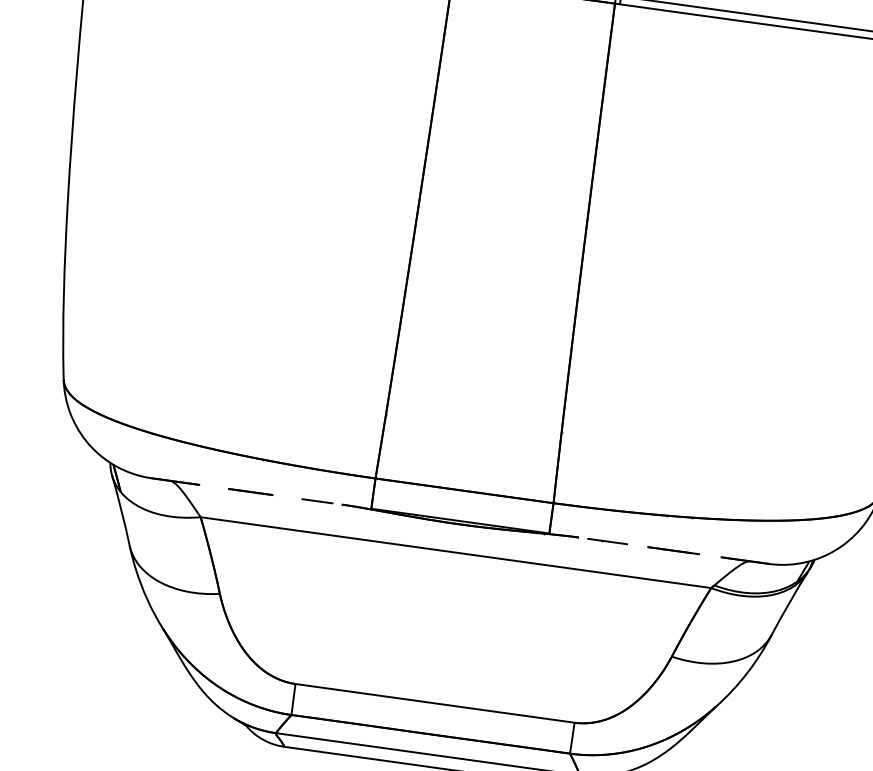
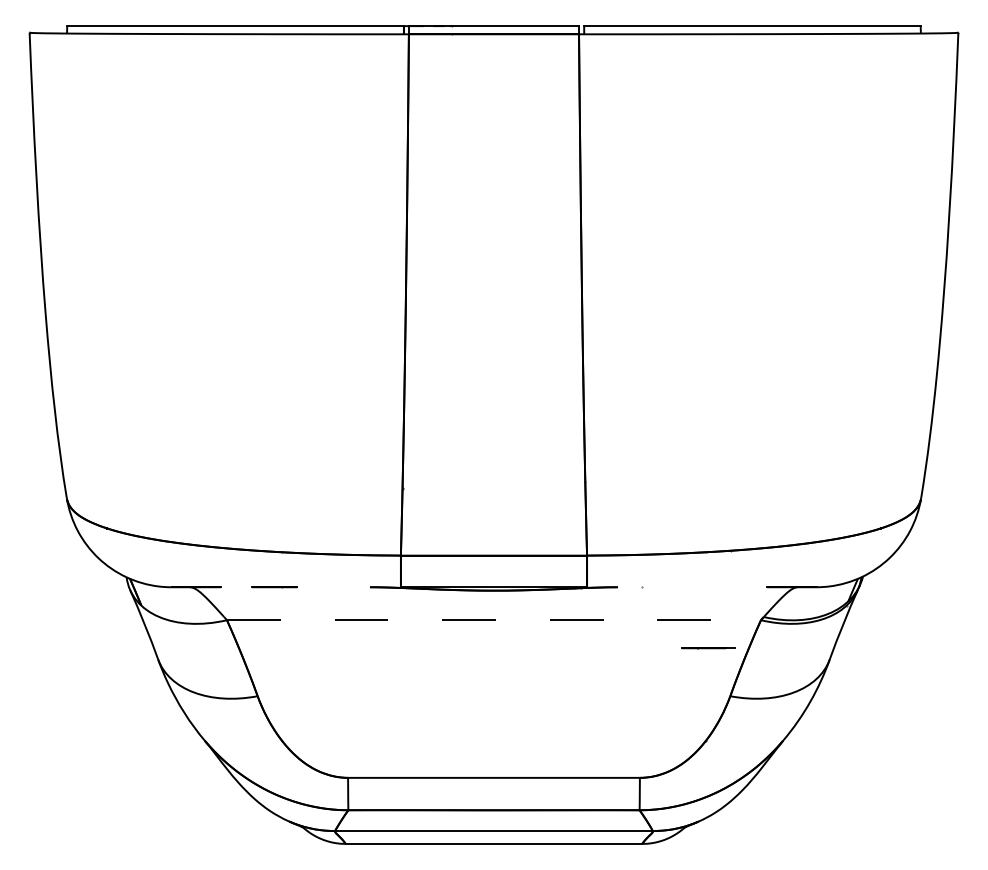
line: (317, 501) -> (344, 587), removed
line: (607, 541) -> (647, 587), removed
line: (674, 550) -> (708, 648), moved
line: (456, 552) -> (494, 620), solid -> dashed

